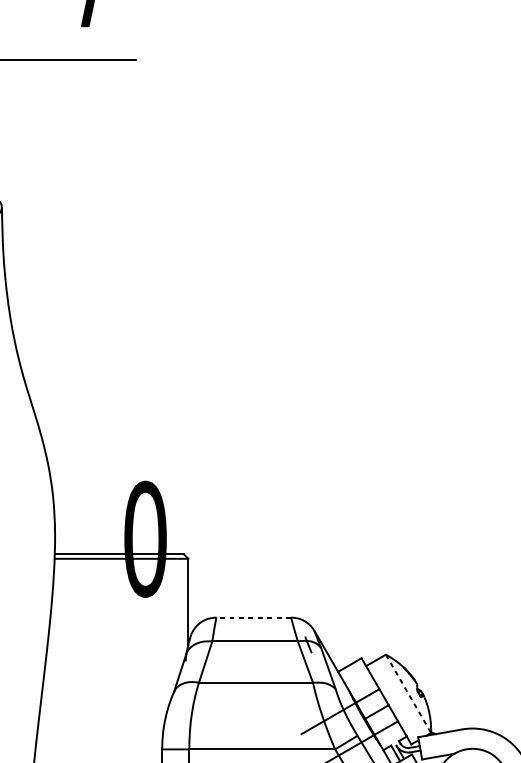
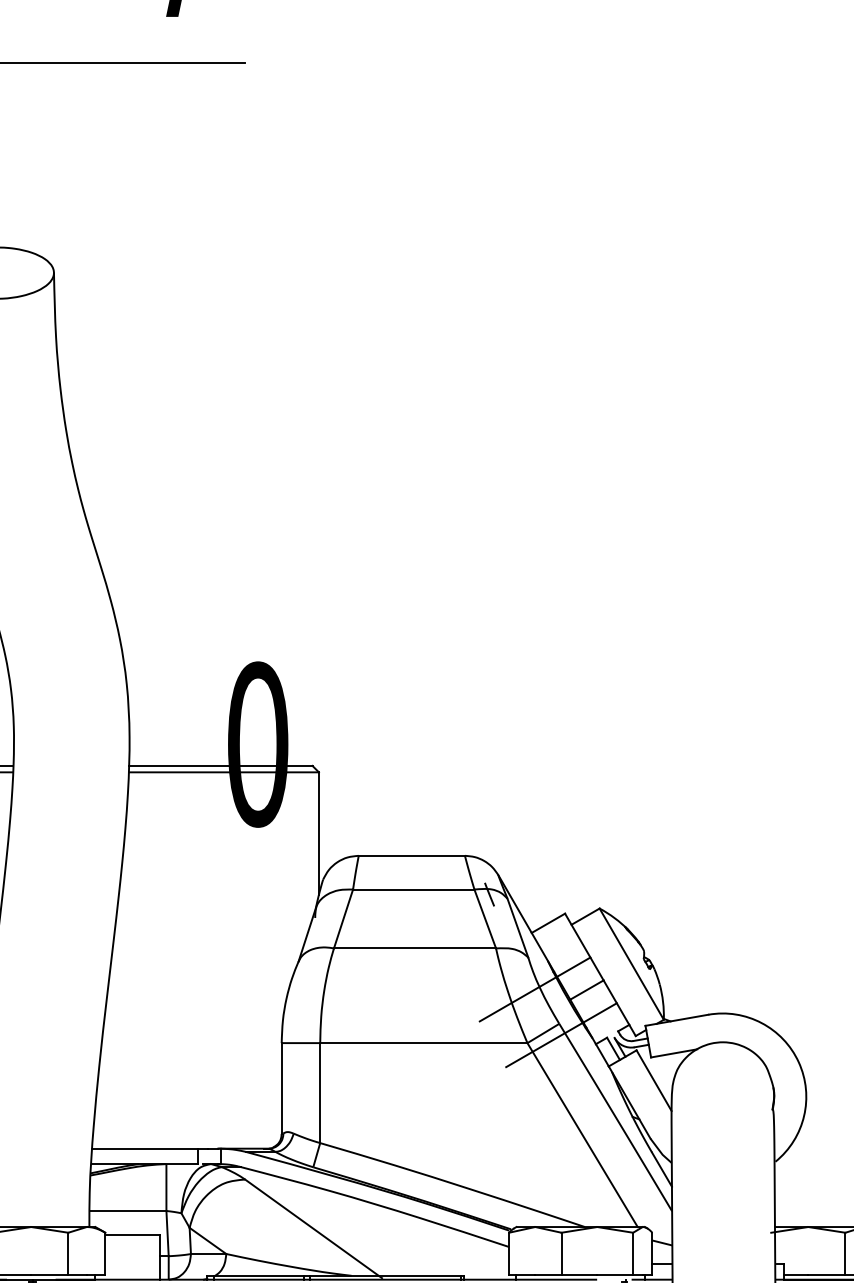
line: (253, 617) -> (411, 855), dashed -> solid
line: (408, 694) -> (631, 964), dashed -> solid

